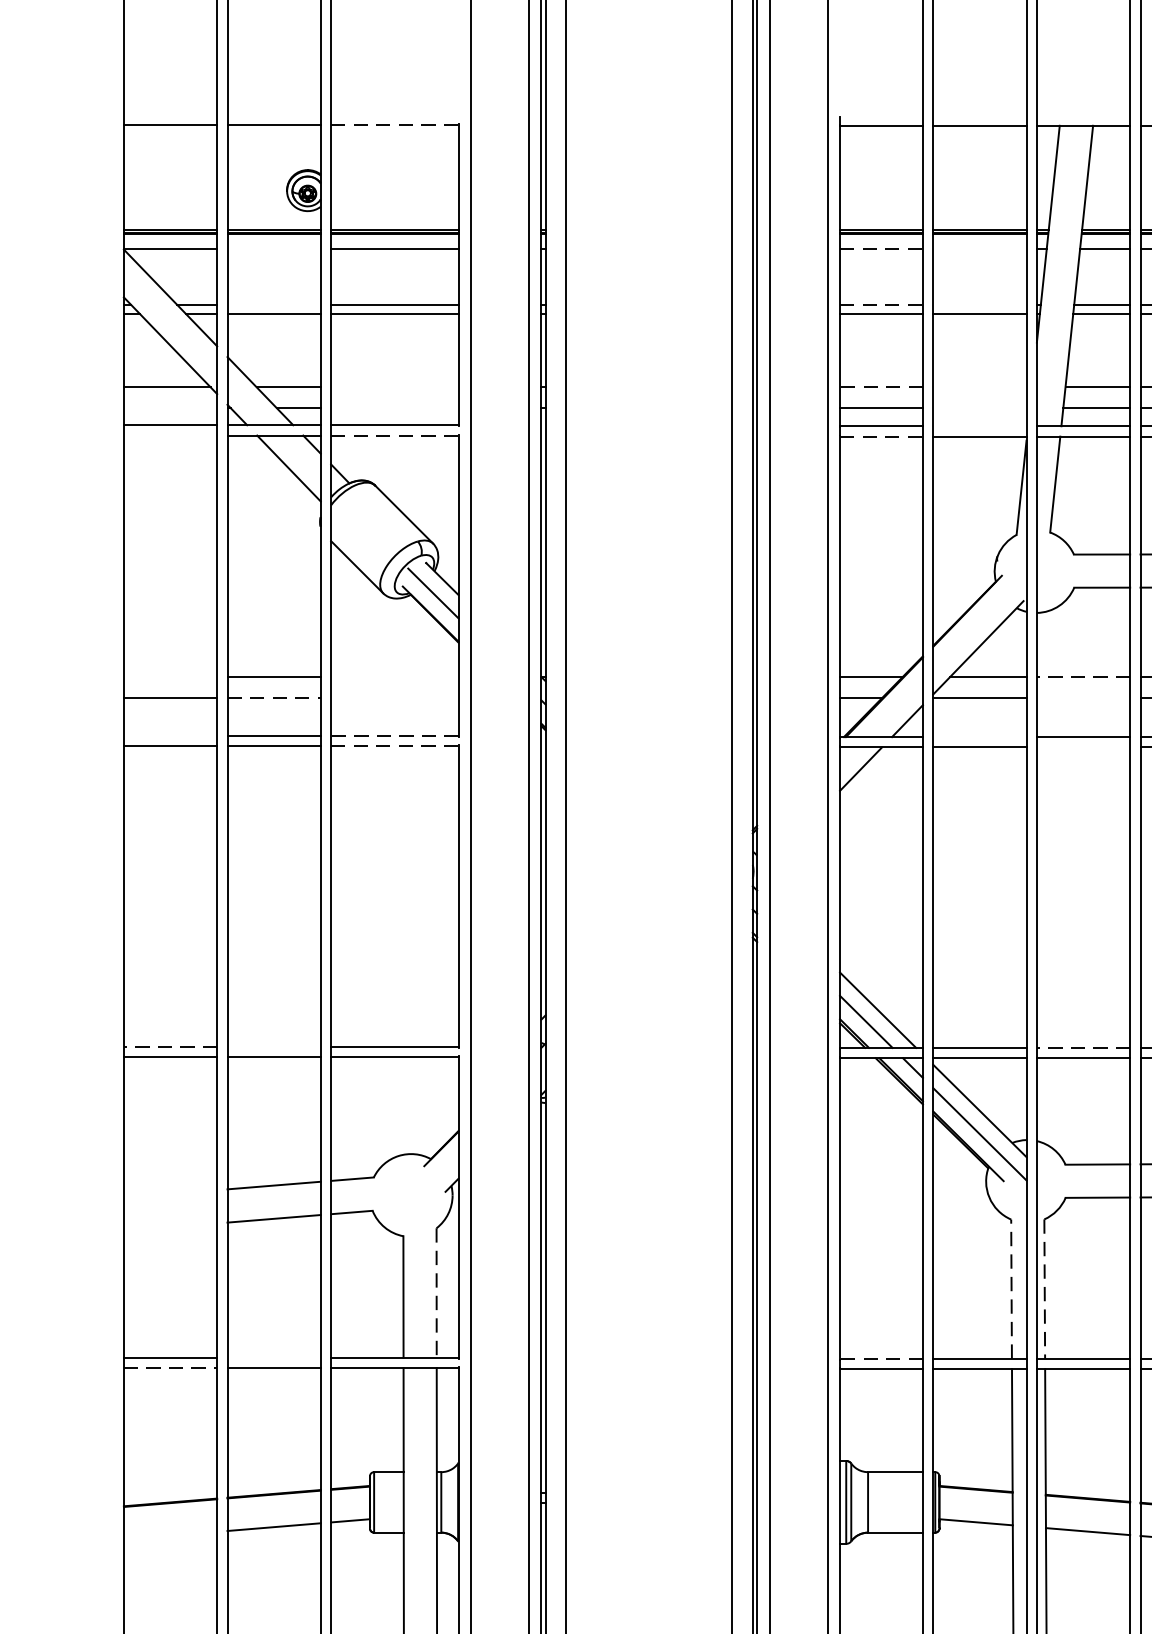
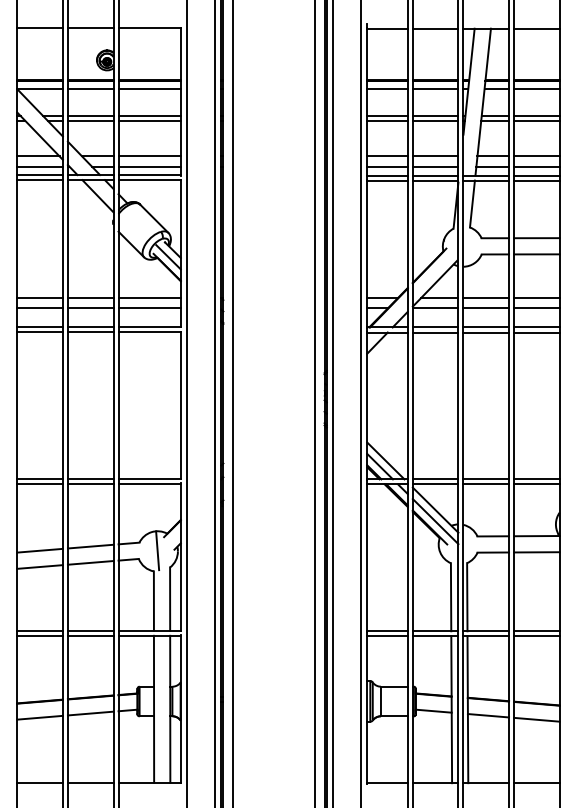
line: (396, 125) -> (150, 28), dashed -> solid
line: (273, 248) -> (90, 88), added
line: (883, 248) -> (388, 88), dashed -> solid
line: (979, 248) -> (435, 88), added
line: (273, 305) -> (90, 116), added
line: (883, 305) -> (388, 116), dashed -> solid
line: (979, 305) -> (435, 116), added
line: (394, 387) -> (149, 156), added
line: (881, 387) -> (387, 156), dashed -> solid
line: (979, 387) -> (435, 156), added
line: (169, 407) -> (39, 166), added
line: (394, 407) -> (149, 166), added
line: (979, 407) -> (435, 166), added
line: (979, 426) -> (435, 175), added
line: (169, 436) -> (39, 180), added
line: (396, 436) -> (150, 180), dashed -> solid
line: (883, 436) -> (388, 180), dashed -> solid
line: (169, 677) -> (39, 298), added
line: (394, 677) -> (149, 298), added
line: (1083, 677) -> (486, 298), dashed -> solid
line: (273, 698) -> (90, 308), dashed -> solid
line: (394, 698) -> (149, 308), added
line: (1083, 698) -> (486, 308), added
line: (169, 735) -> (39, 326), added
line: (394, 735) -> (149, 326), dashed -> solid
line: (979, 737) -> (435, 327), added
line: (396, 747) -> (150, 332), dashed -> solid
line: (1083, 747) -> (486, 332), added
line: (171, 1046) -> (40, 478), dashed -> solid
line: (273, 1046) -> (90, 478), added
line: (1083, 1048) -> (486, 479), dashed -> solid
line: (169, 1193) -> (39, 550), added
line: (410, 1193) -> (157, 550), added
line: (169, 1226) -> (39, 566), added
line: (1012, 1287) -> (451, 596), dashed -> solid
line: (1045, 1289) -> (467, 597), dashed -> solid
line: (437, 1293) -> (170, 599), dashed -> solid
line: (273, 1357) -> (90, 630), added
line: (881, 1359) -> (387, 631), dashed -> solid
line: (171, 1367) -> (40, 635), dashed -> solid
line: (169, 1535) -> (39, 717), added

